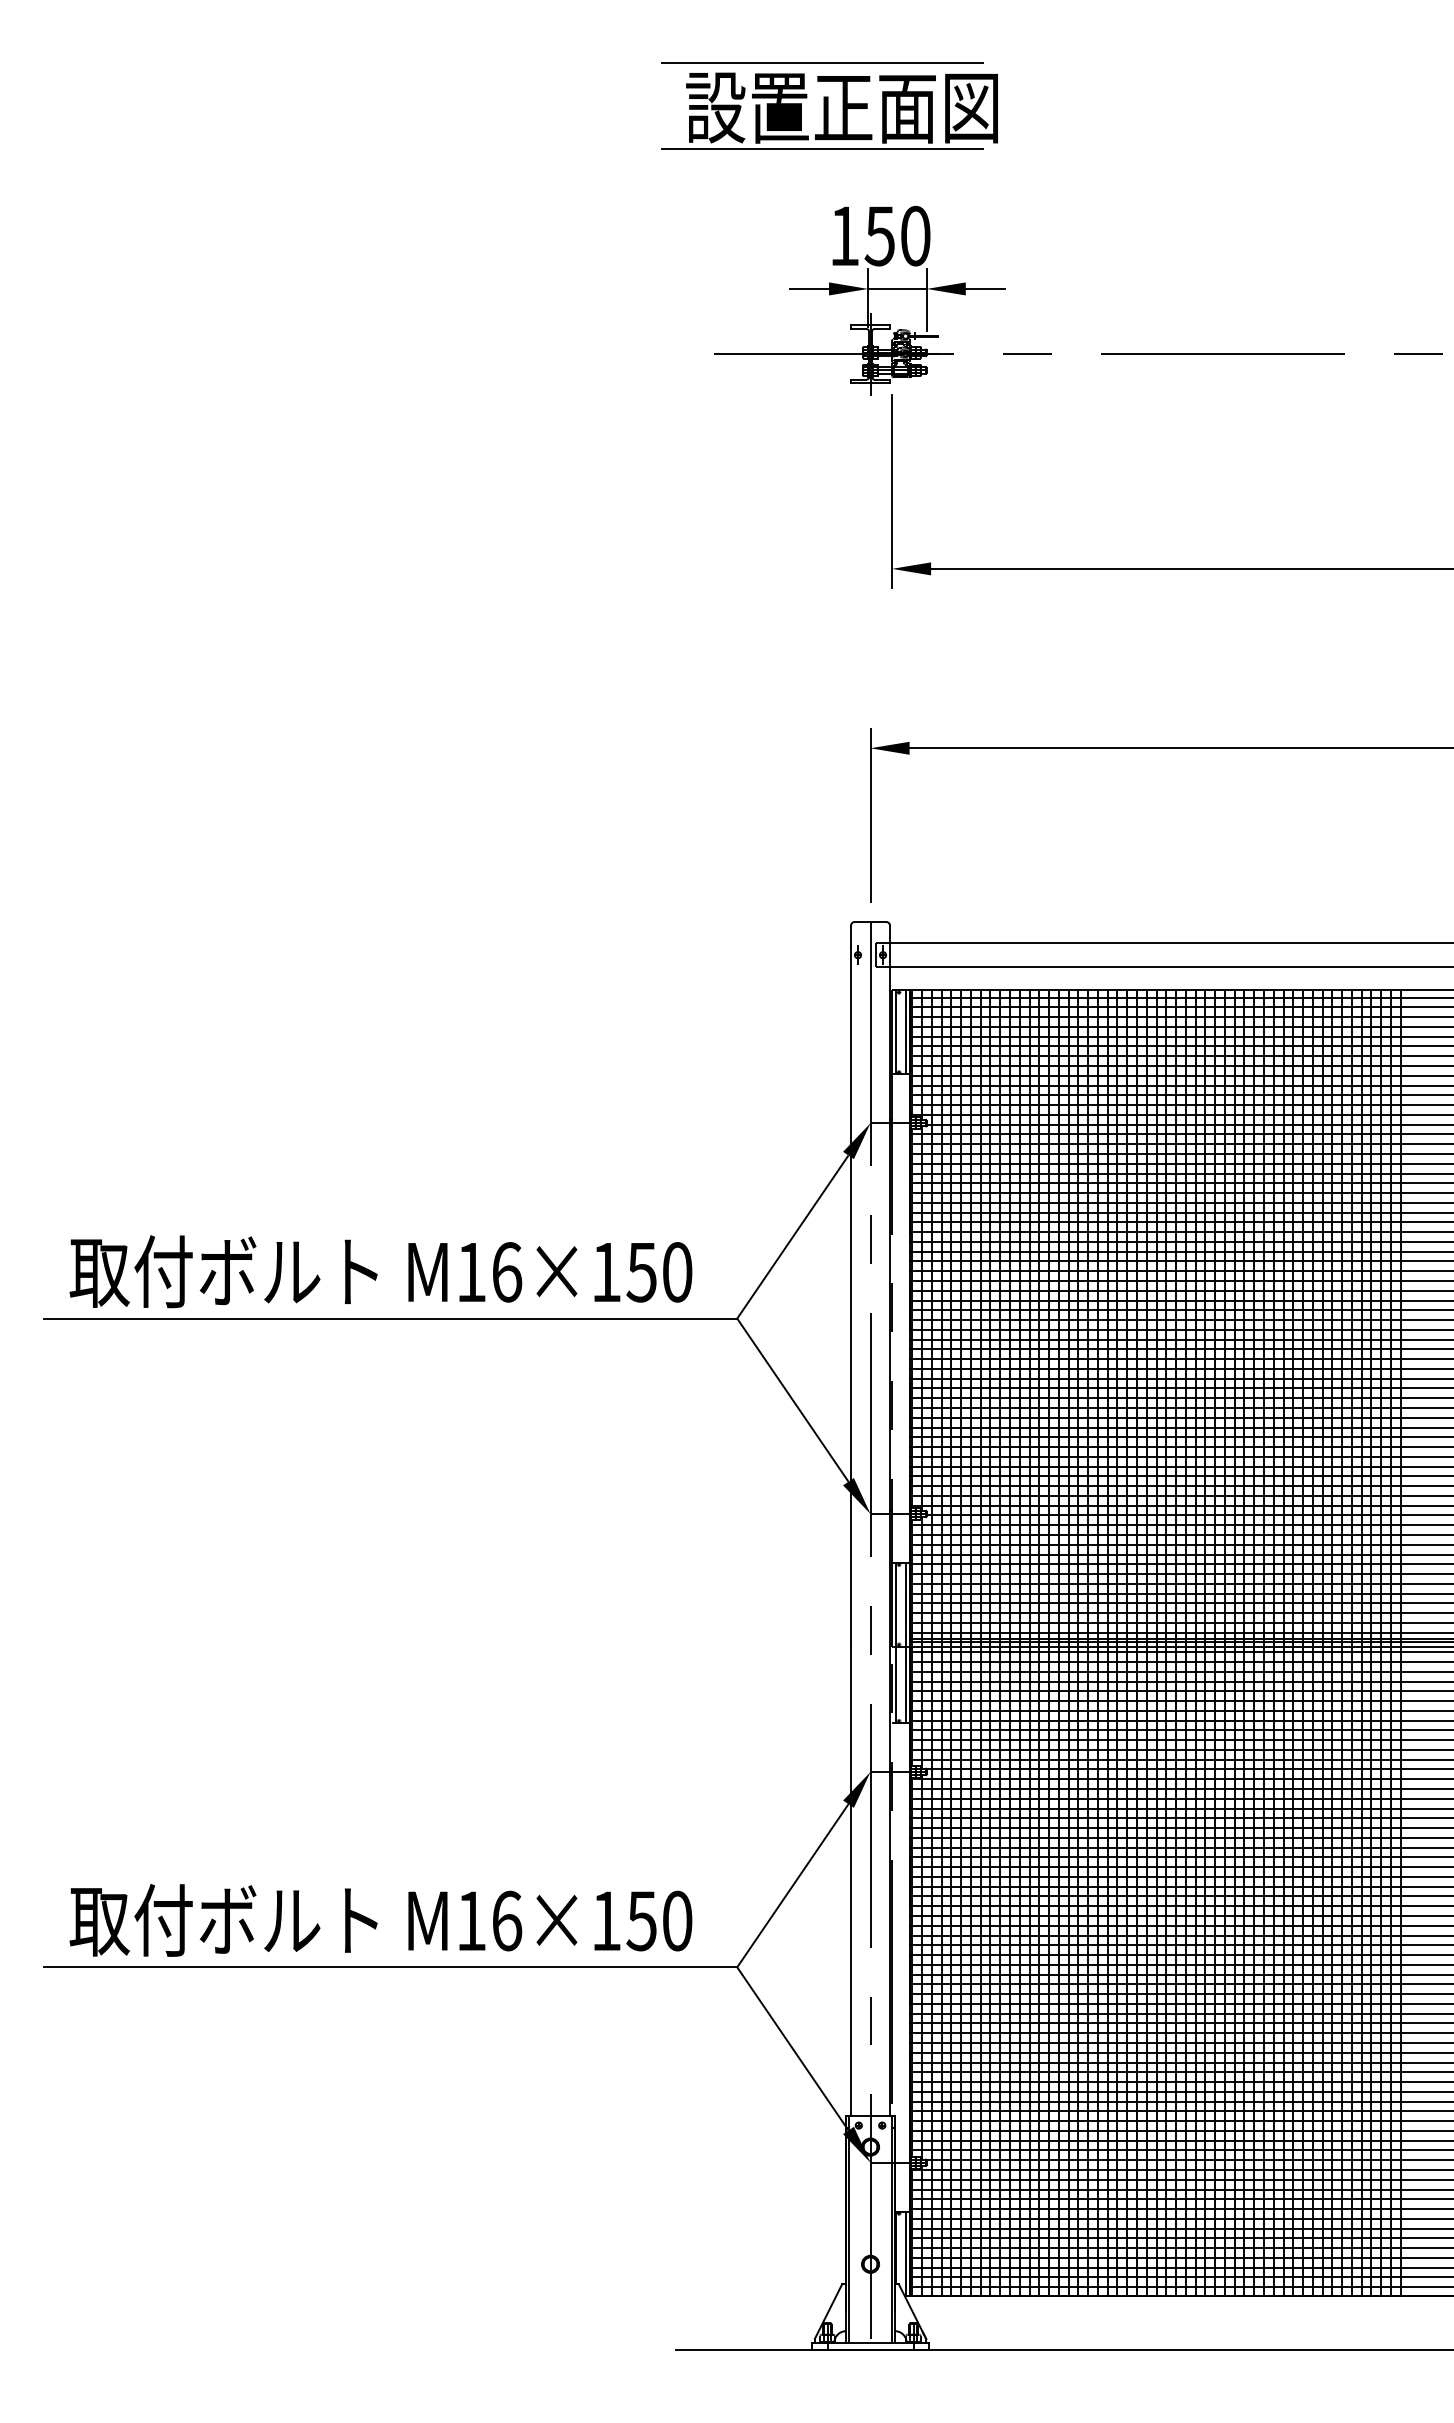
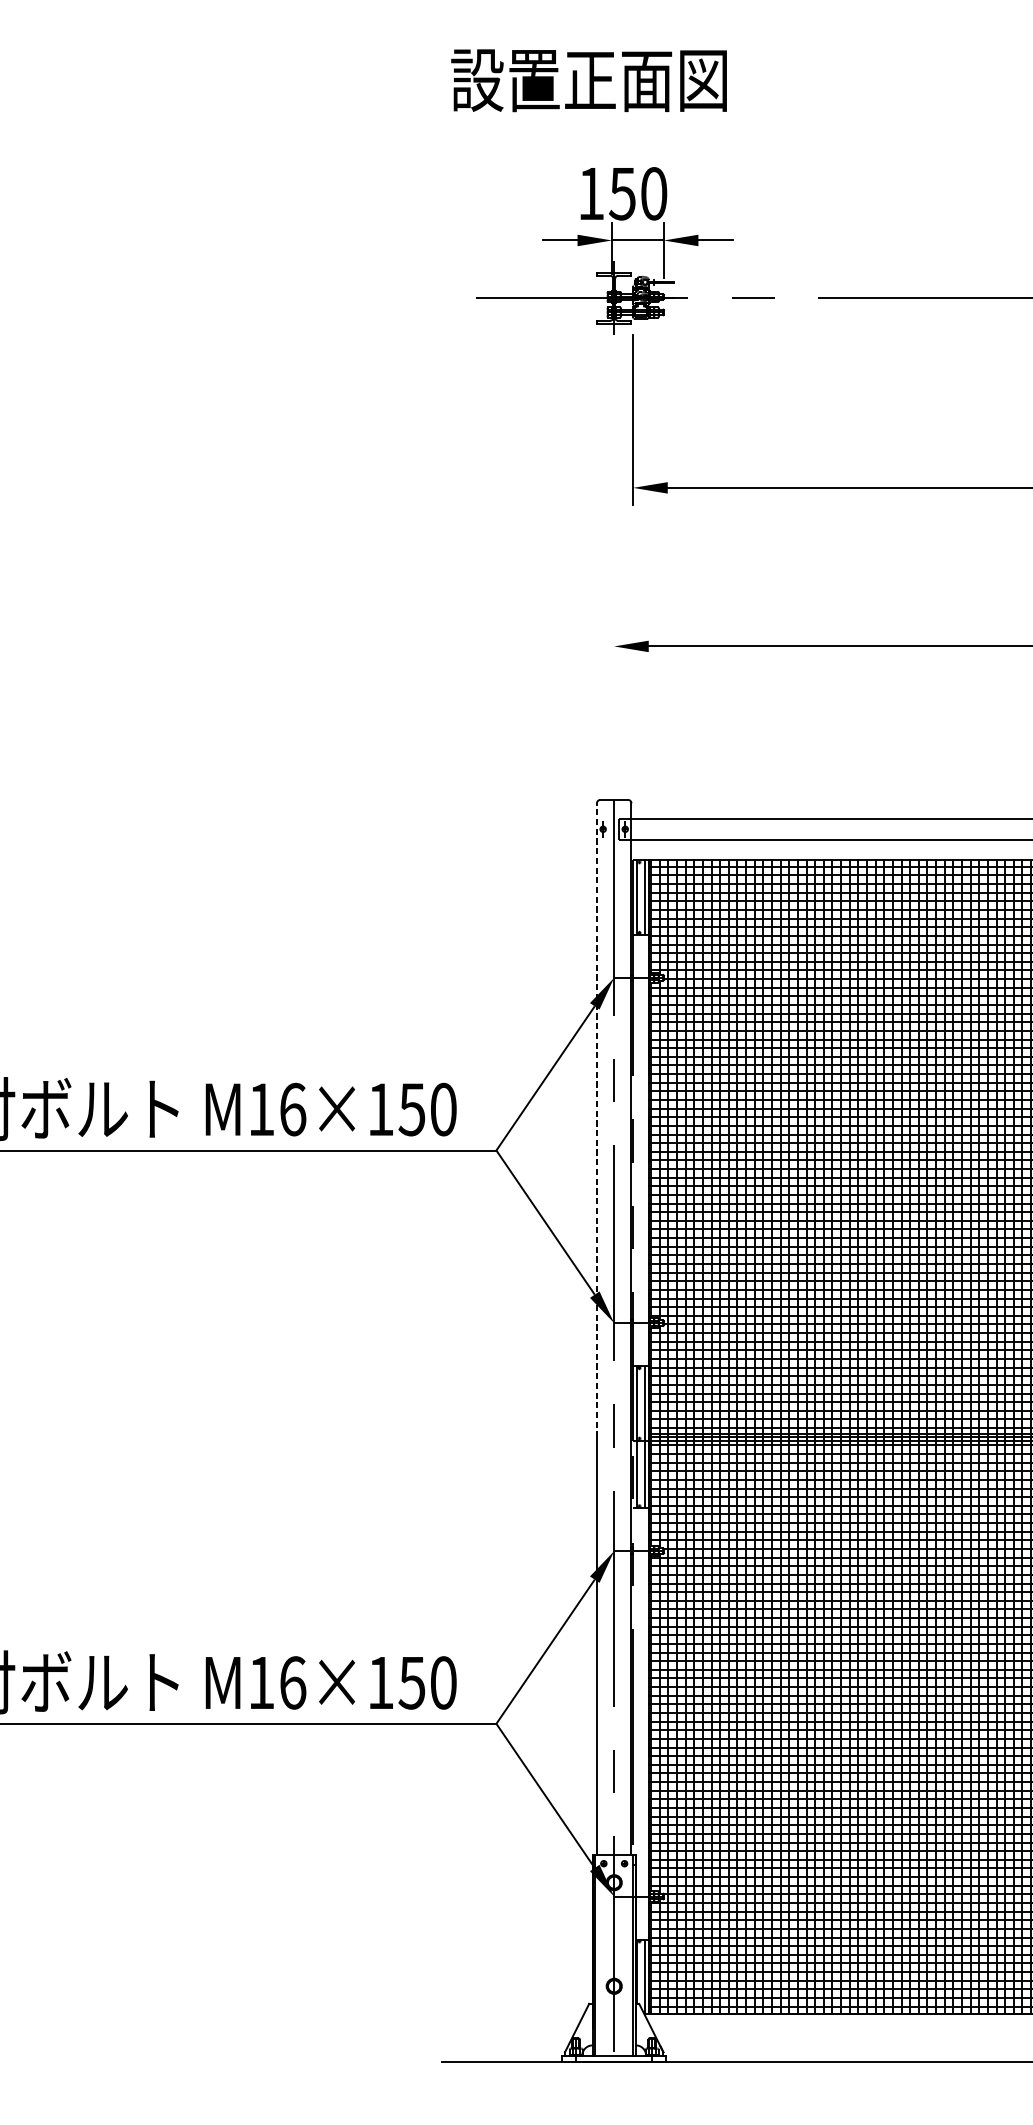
line: (822, 62) -> (571, 40), removed
line: (822, 149) -> (571, 117), removed
line: (870, 815) -> (614, 705), removed
line: (850, 1284) -> (596, 1120), solid -> dashed

